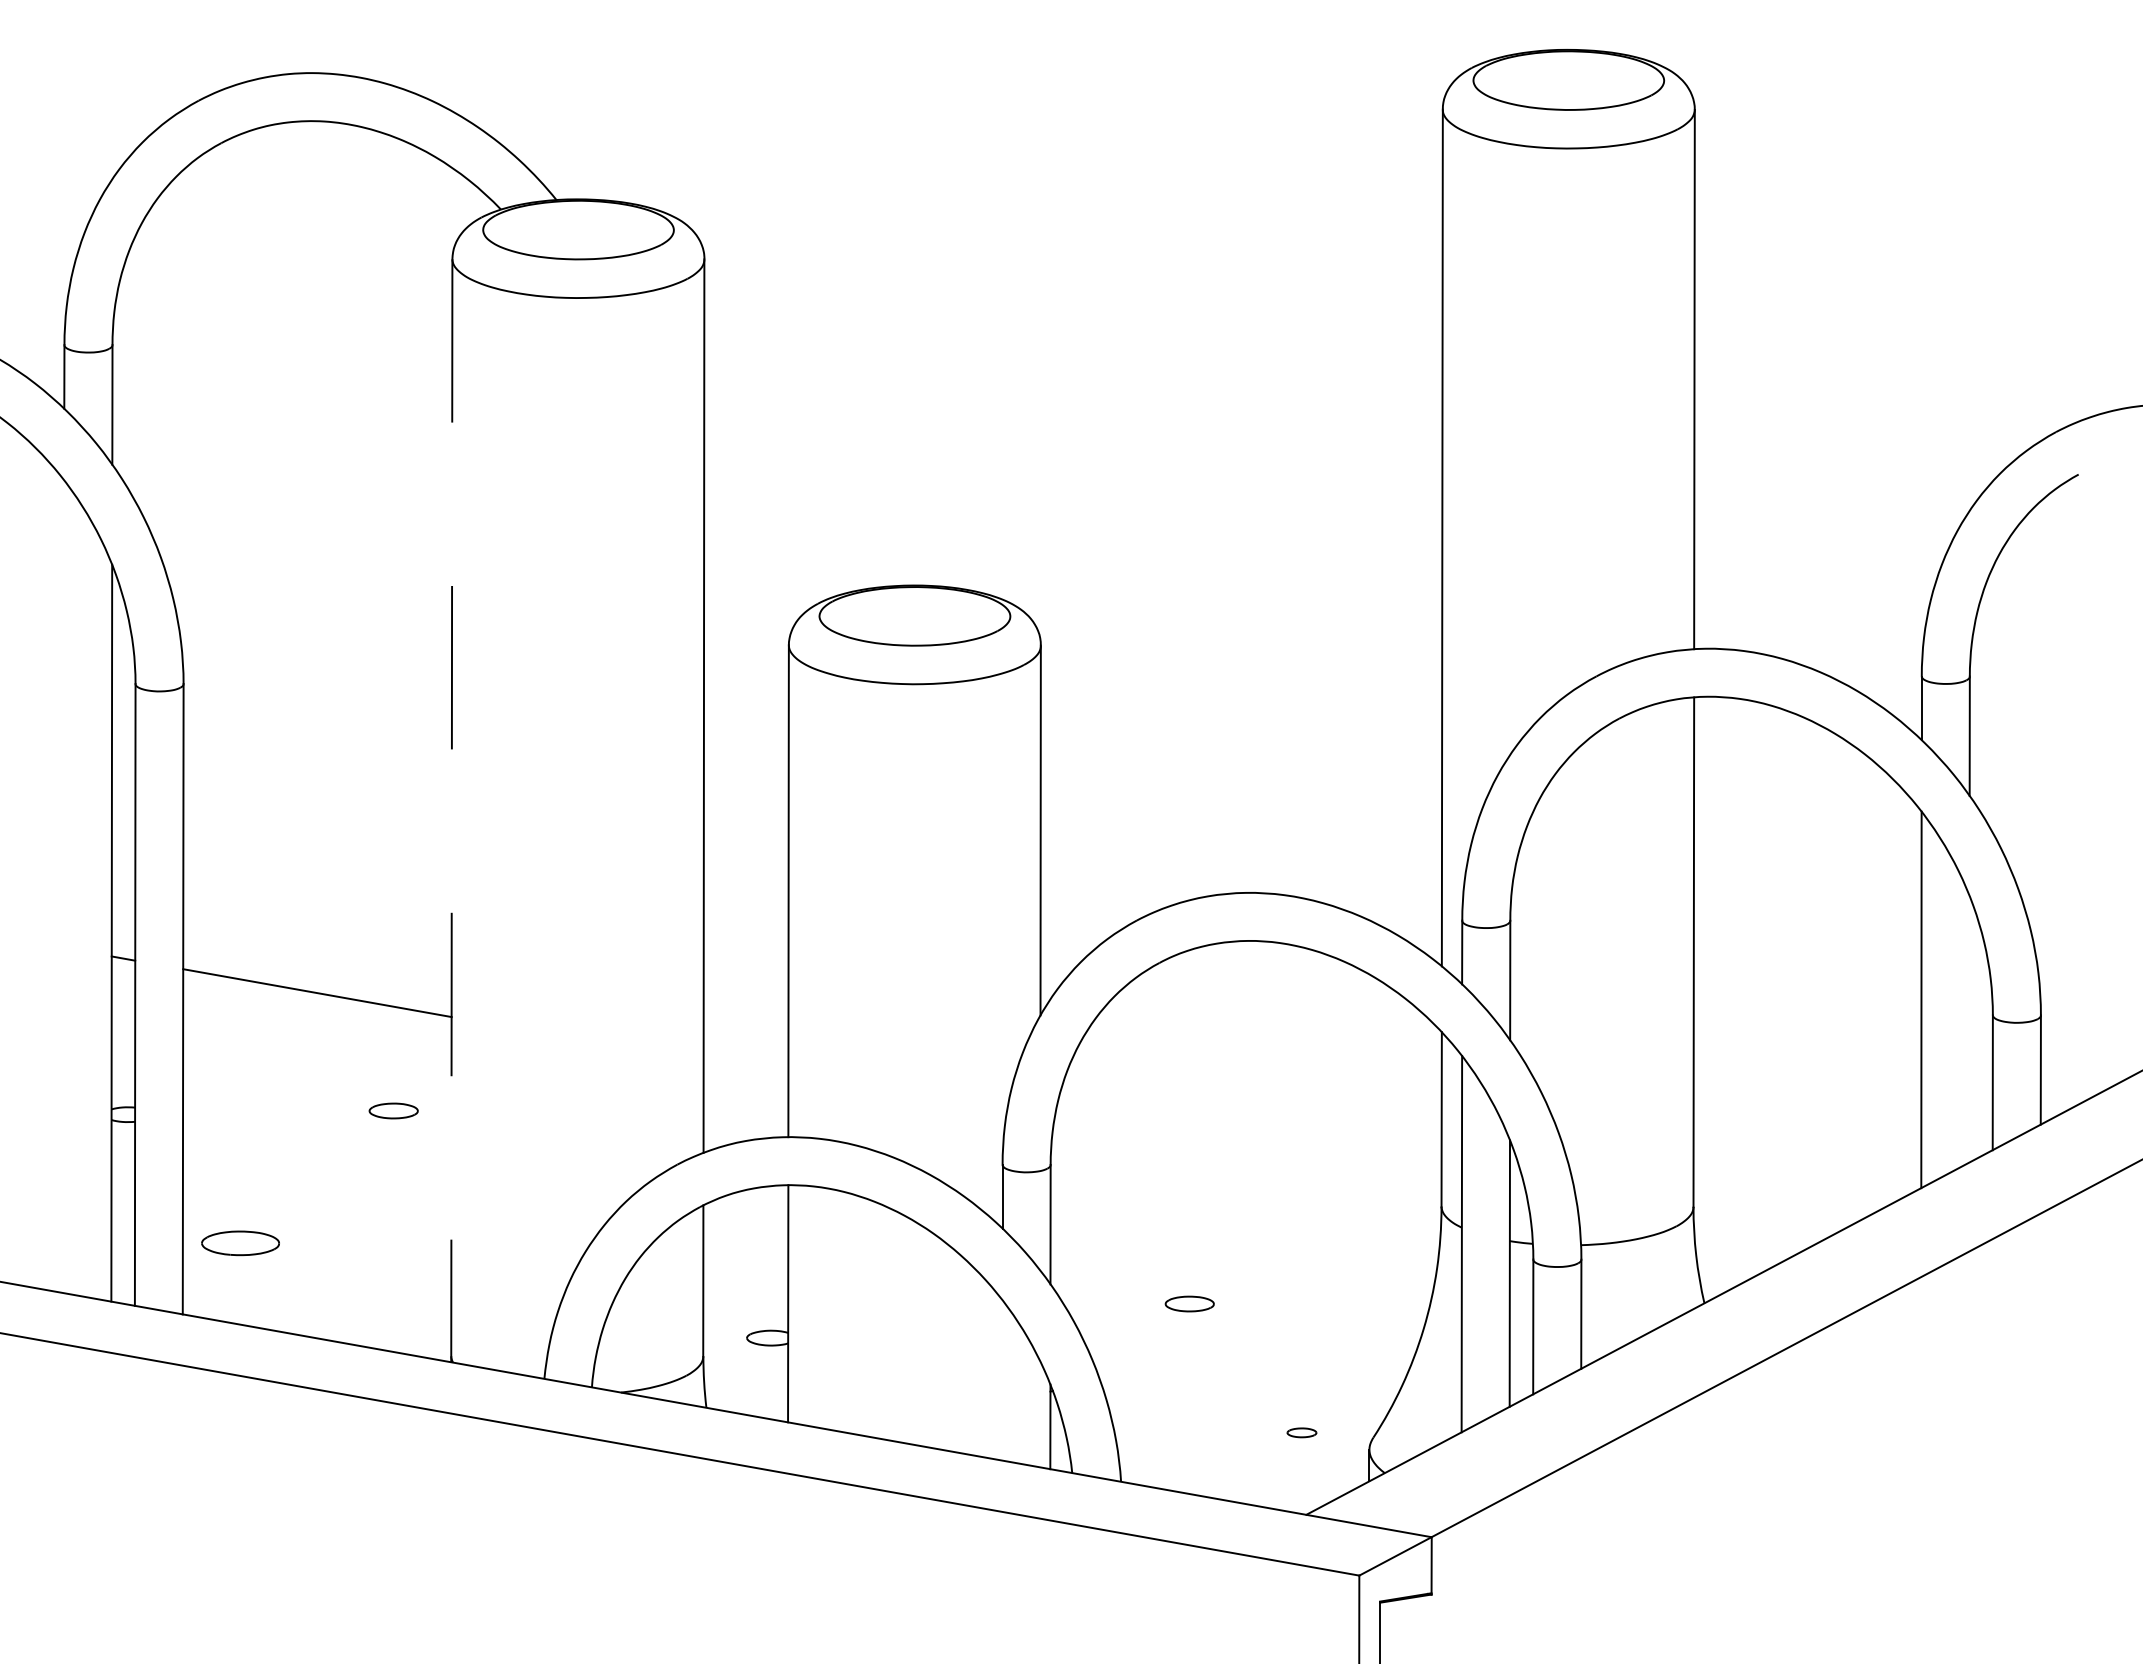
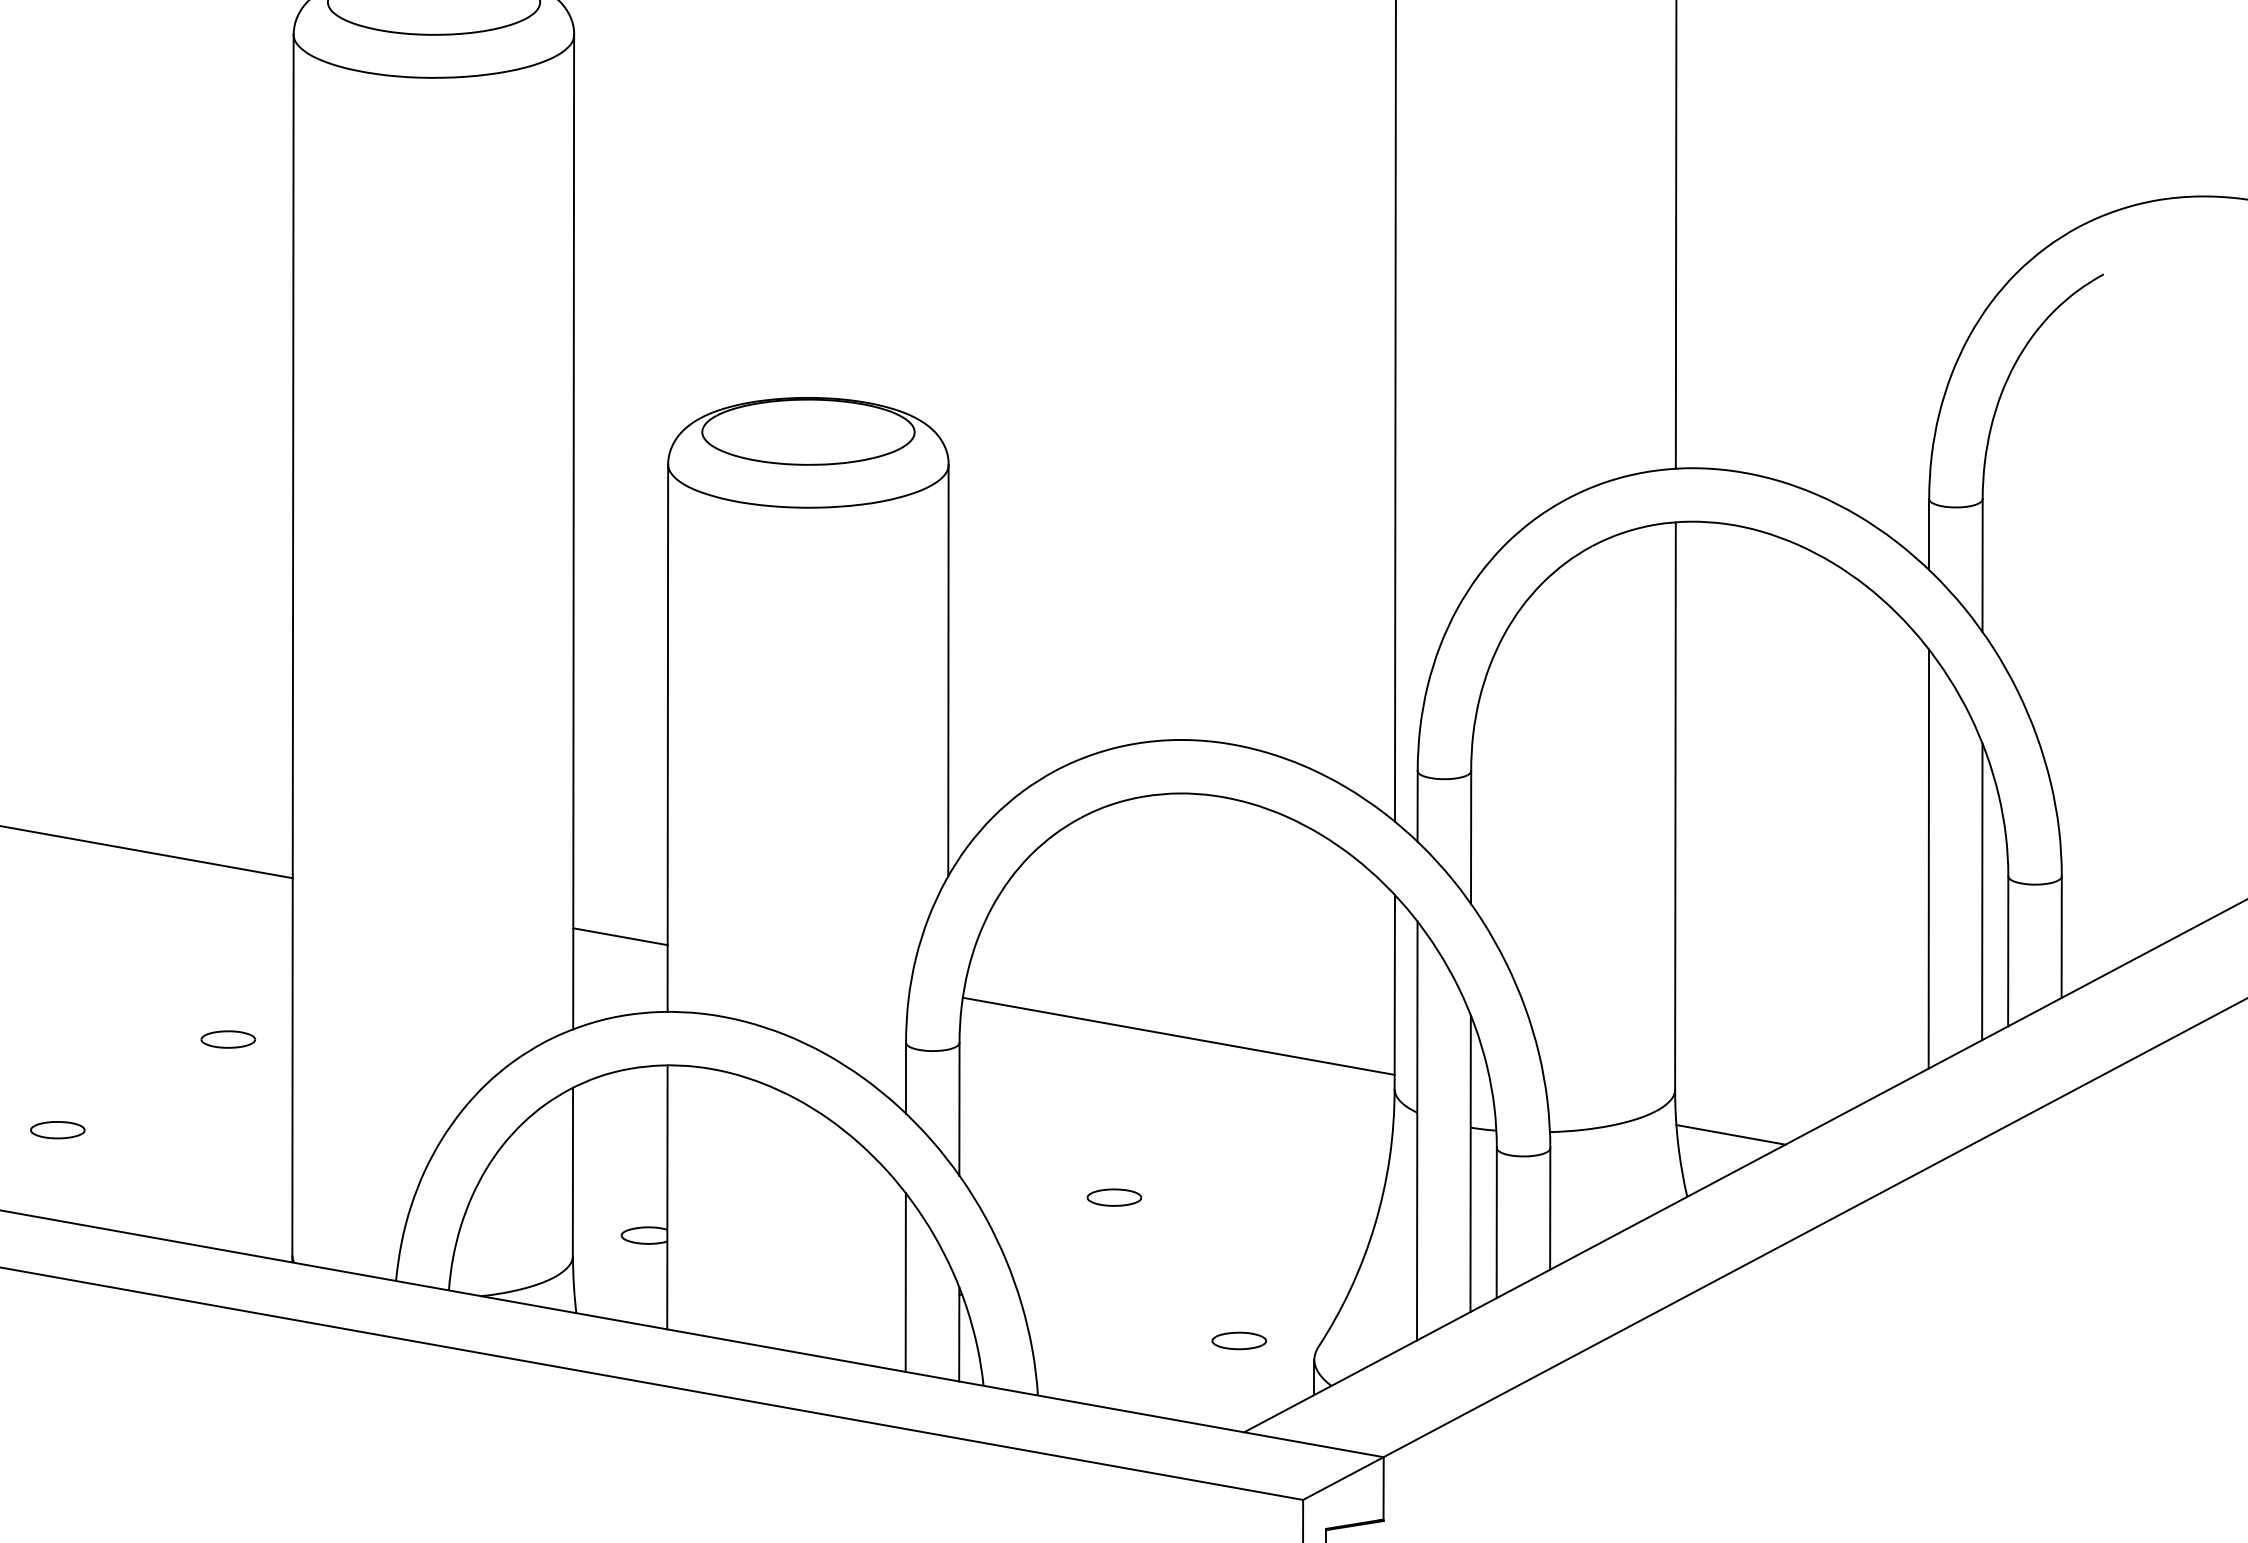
line: (451, 808) -> (292, 646), dashed -> solid
line: (1969, 1029) -> (1982, 892), added
line: (745, 1069) -> (619, 936), added
part: (393, 1110) -> (228, 1039), moved
line: (1247, 1158) -> (1178, 1035), added
part: (240, 1243) -> (57, 1130), size x0.62
line: (1743, 1247) -> (1730, 1134), added
line: (1002, 1380) -> (905, 1282), added
part: (1301, 1432) -> (1238, 1340), size x1.67

